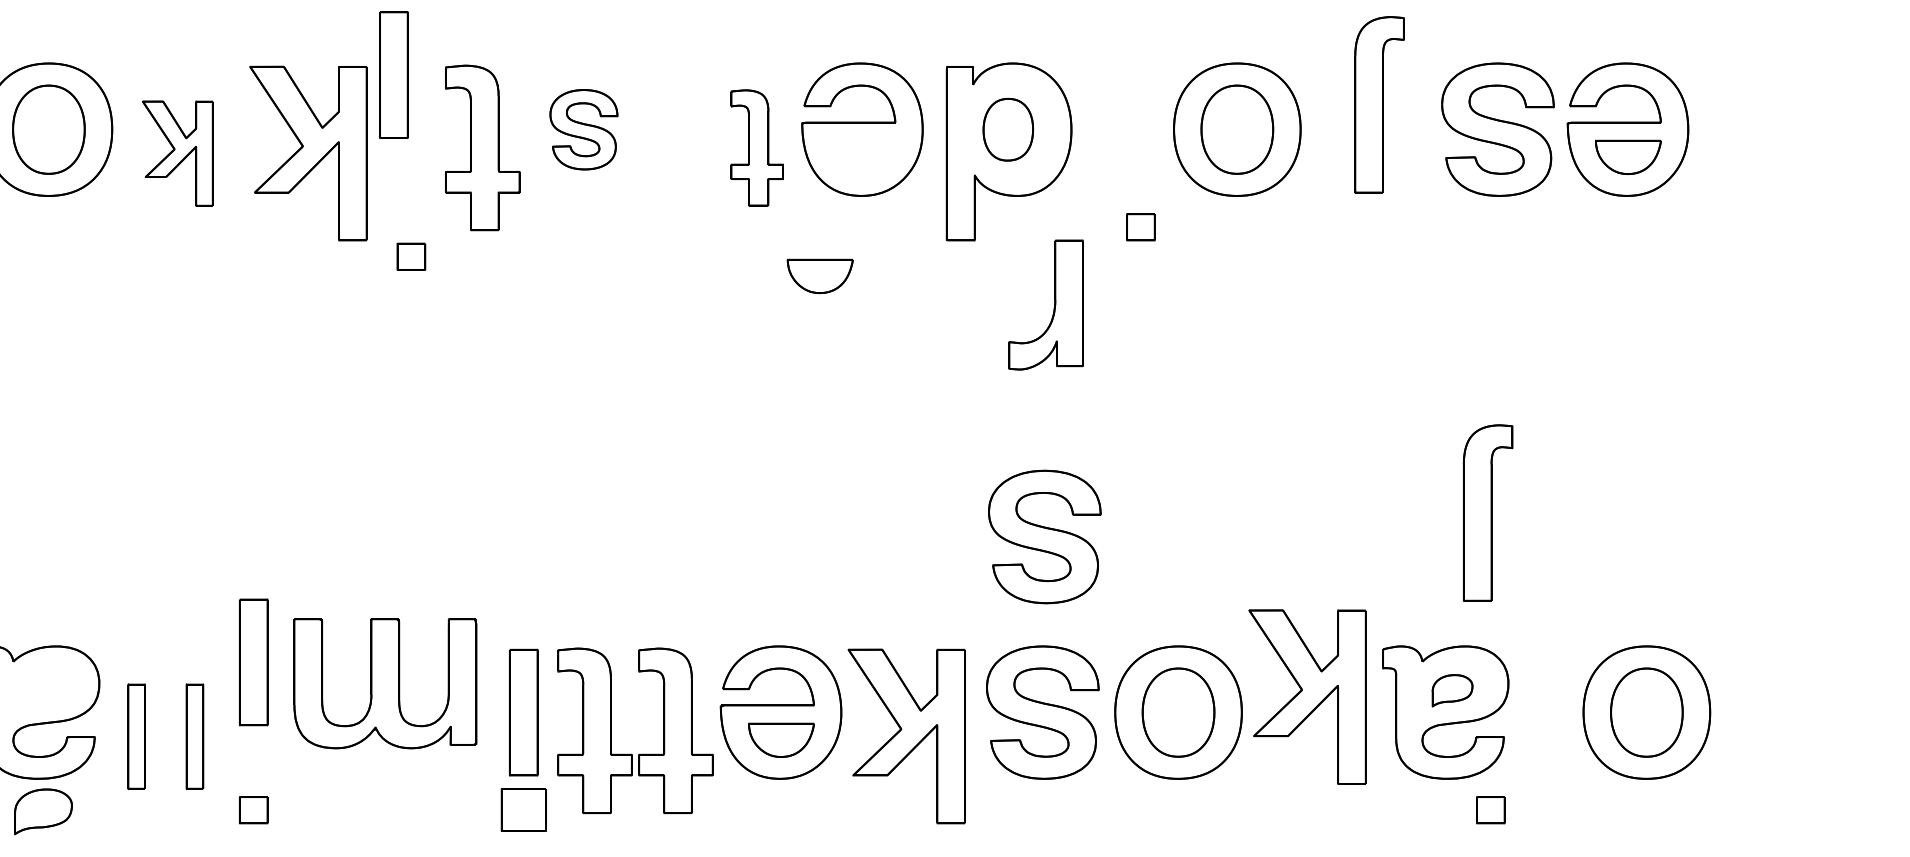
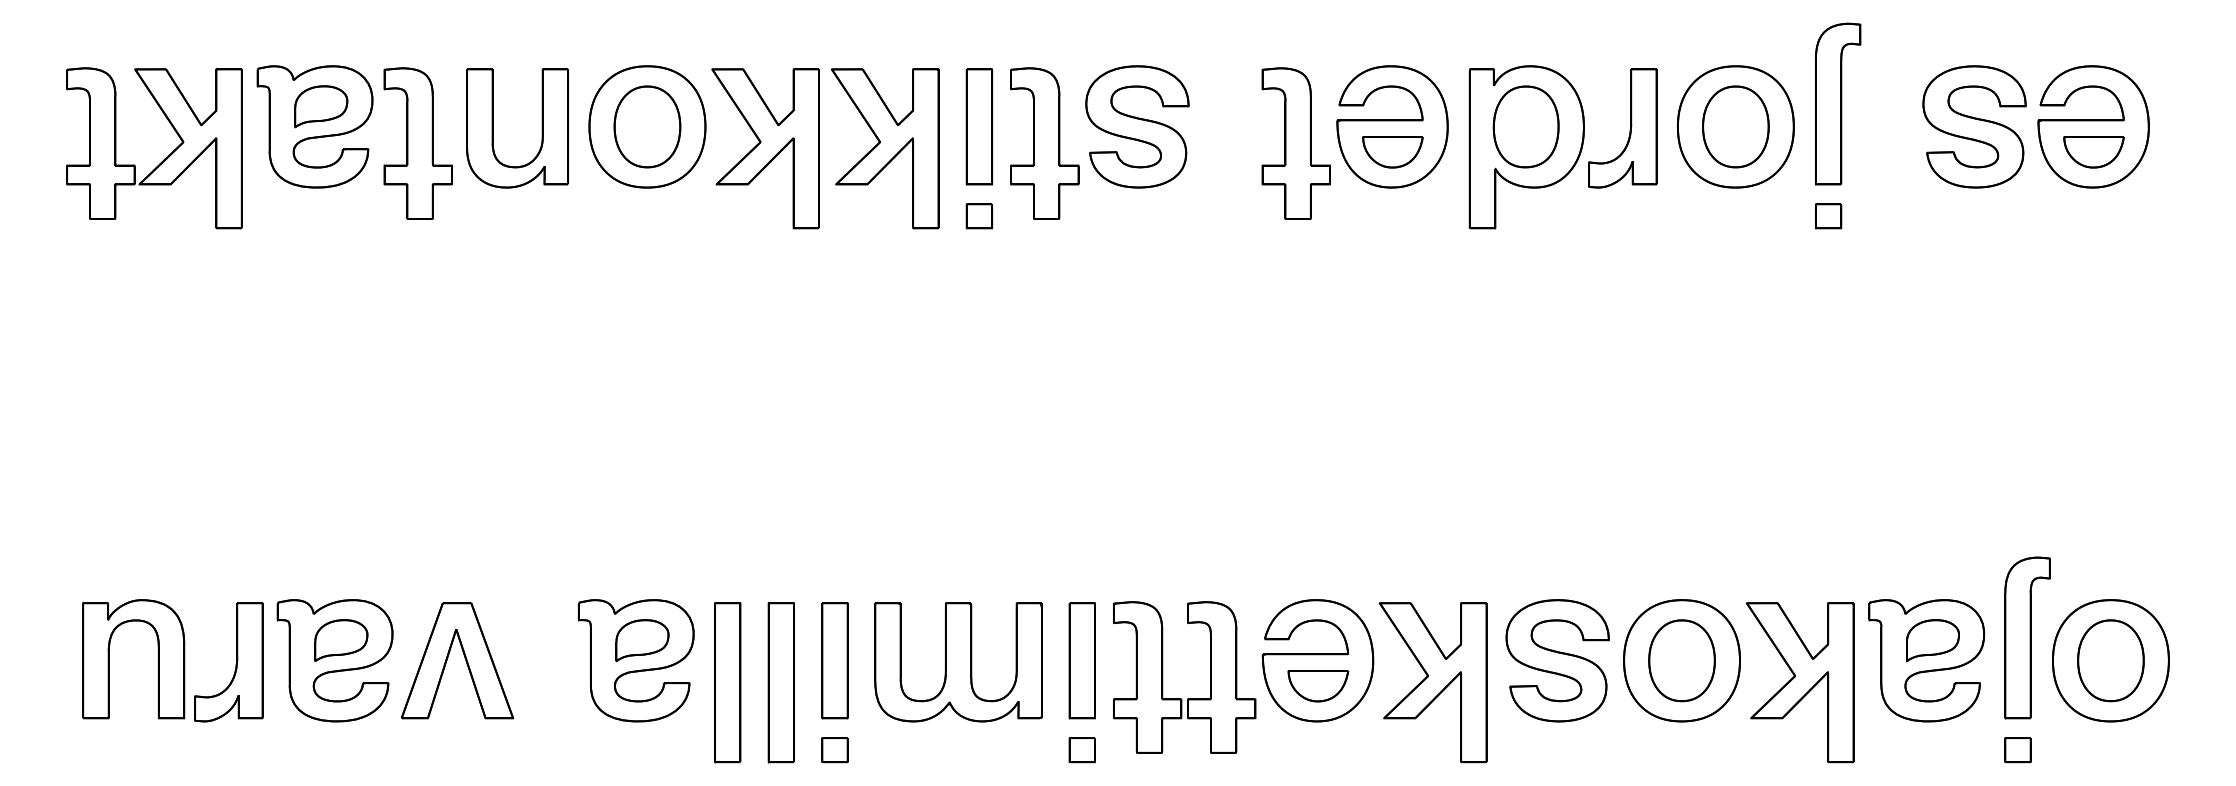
part: (392, 74) -> (978, 126), moved
part: (1379, 104) -> (1838, 103), moved
part: (583, 129) -> (1137, 126), size x1.67
part: (1007, 129) -> (1525, 126), size x1.43
part: (756, 147) -> (1295, 143), size x1.43
part: (177, 153) -> (765, 148), size x1.67
part: (1140, 227) -> (1828, 216), moved
part: (410, 257) -> (978, 216), moved
part: (819, 276) -> (1392, 152), moved
part: (1053, 307) -> (1629, 130), moved
part: (1488, 512) -> (2027, 637), moved
part: (1044, 536) -> (1559, 499), removed
part: (253, 662) -> (834, 660), moved
part: (385, 683) -> (958, 662), moved
part: (1452, 690) -> (1932, 640), size x1.43
part: (1307, 697) -> (1800, 682), moved
part: (136, 736) -> (727, 682), size x1.67
part: (194, 736) -> (780, 682), size x1.67
part: (522, 810) -> (1081, 750), size x0.62
part: (1490, 810) -> (2017, 750), moved
part: (43, 811) -> (642, 640), moved

